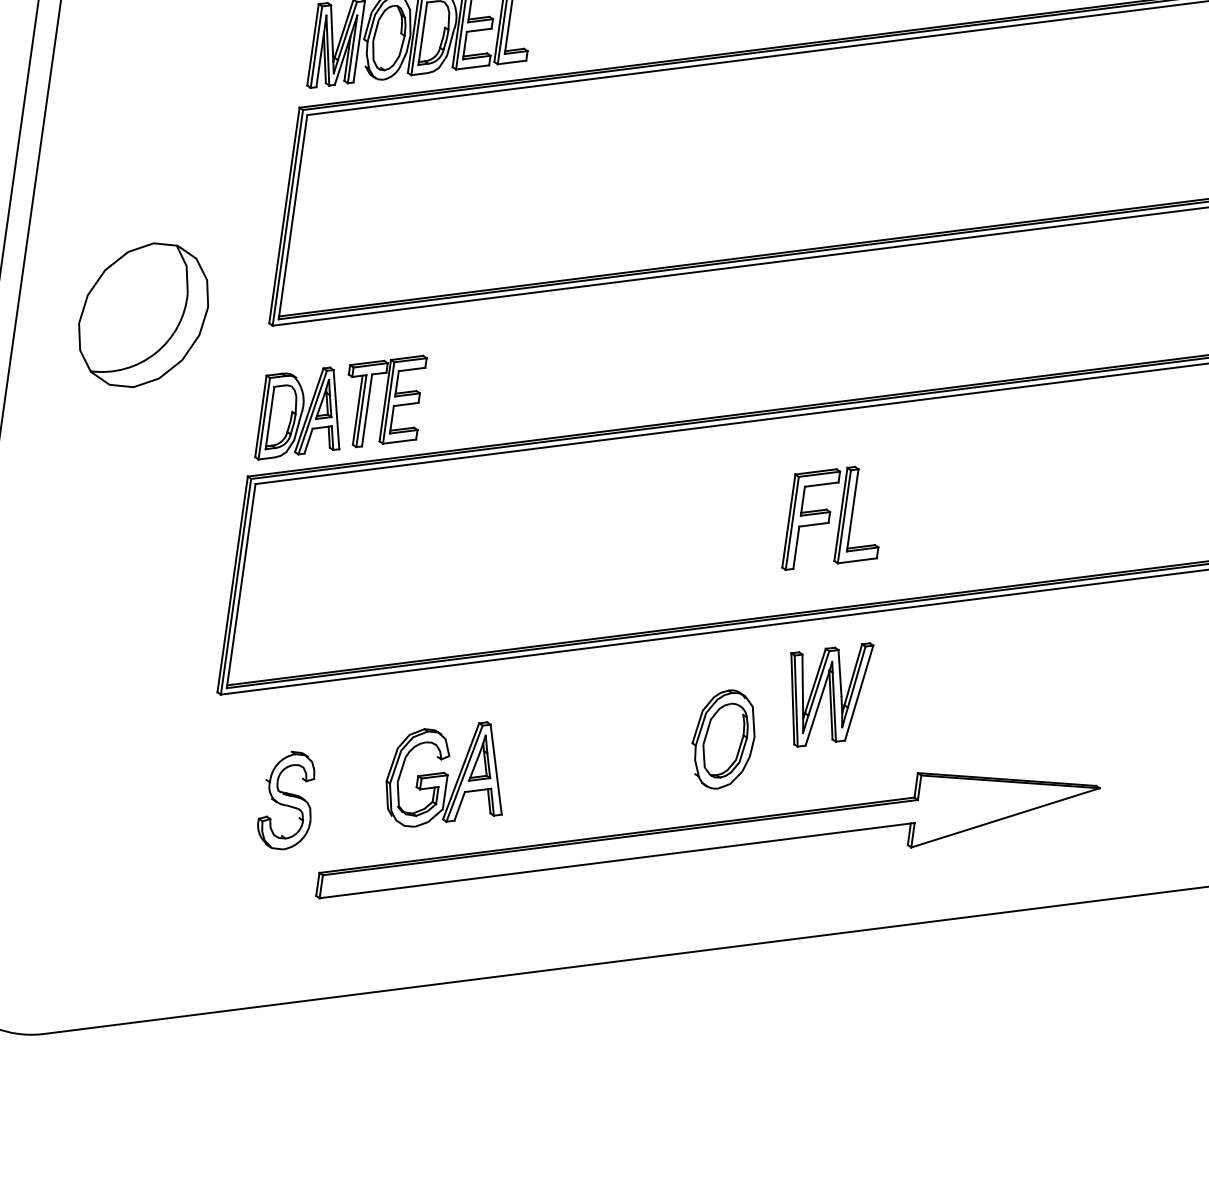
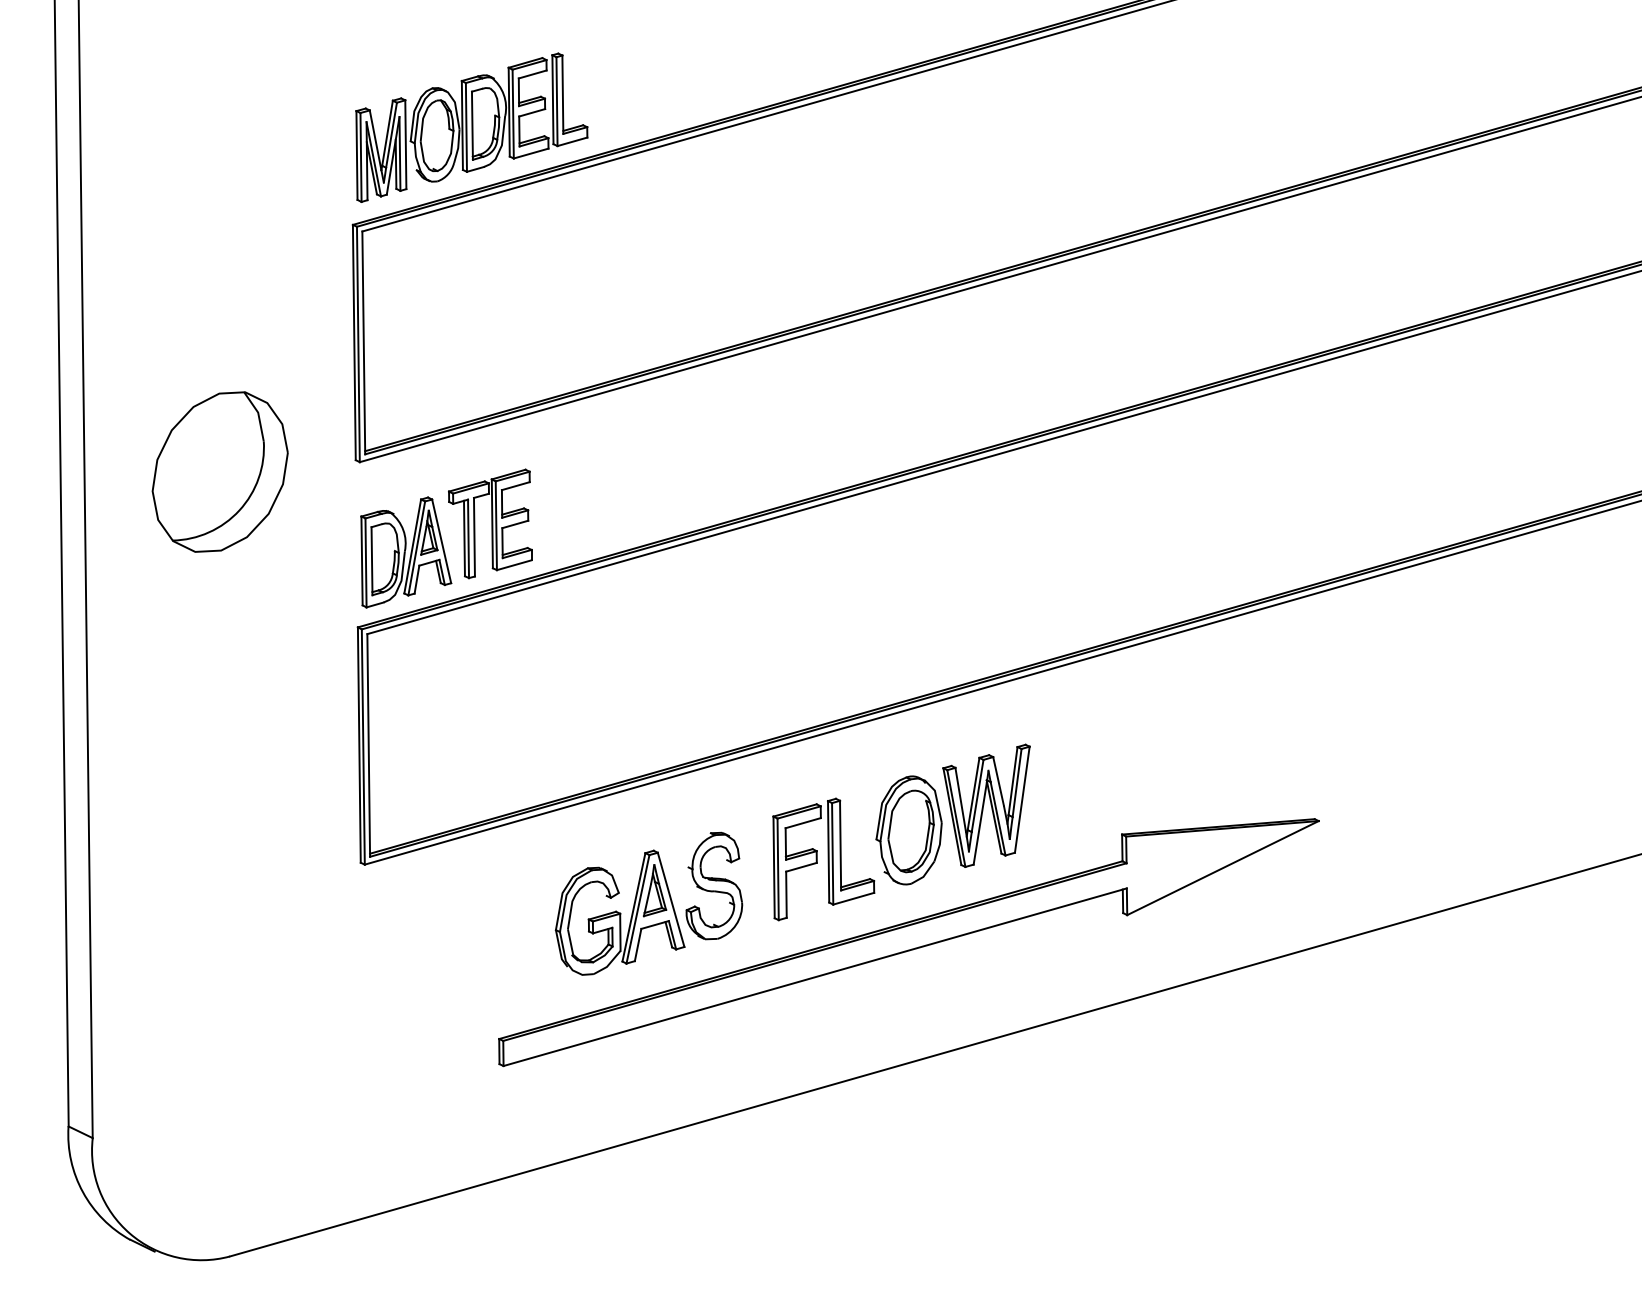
part: (835, 520) -> (823, 859), moved
part: (825, 693) -> (986, 805), moved
part: (287, 800) -> (714, 885), moved

